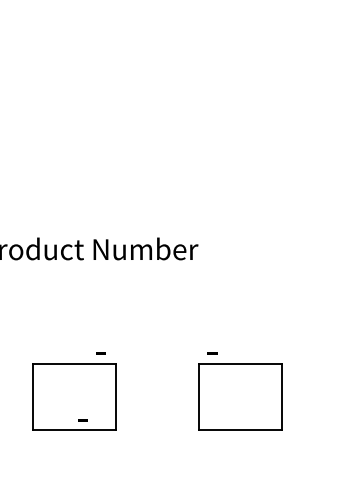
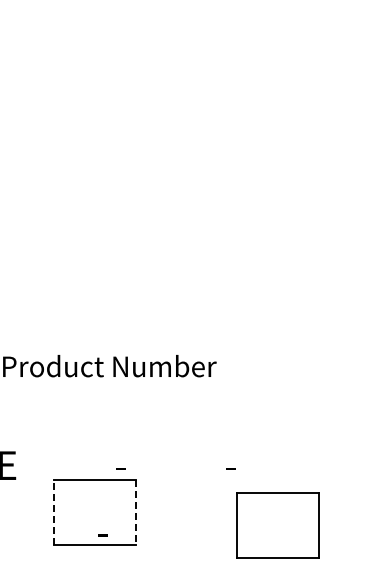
line: (32, 397) -> (53, 512), solid -> dashed
line: (116, 397) -> (135, 512), solid -> dashed
part: (239, 397) -> (277, 525), moved

